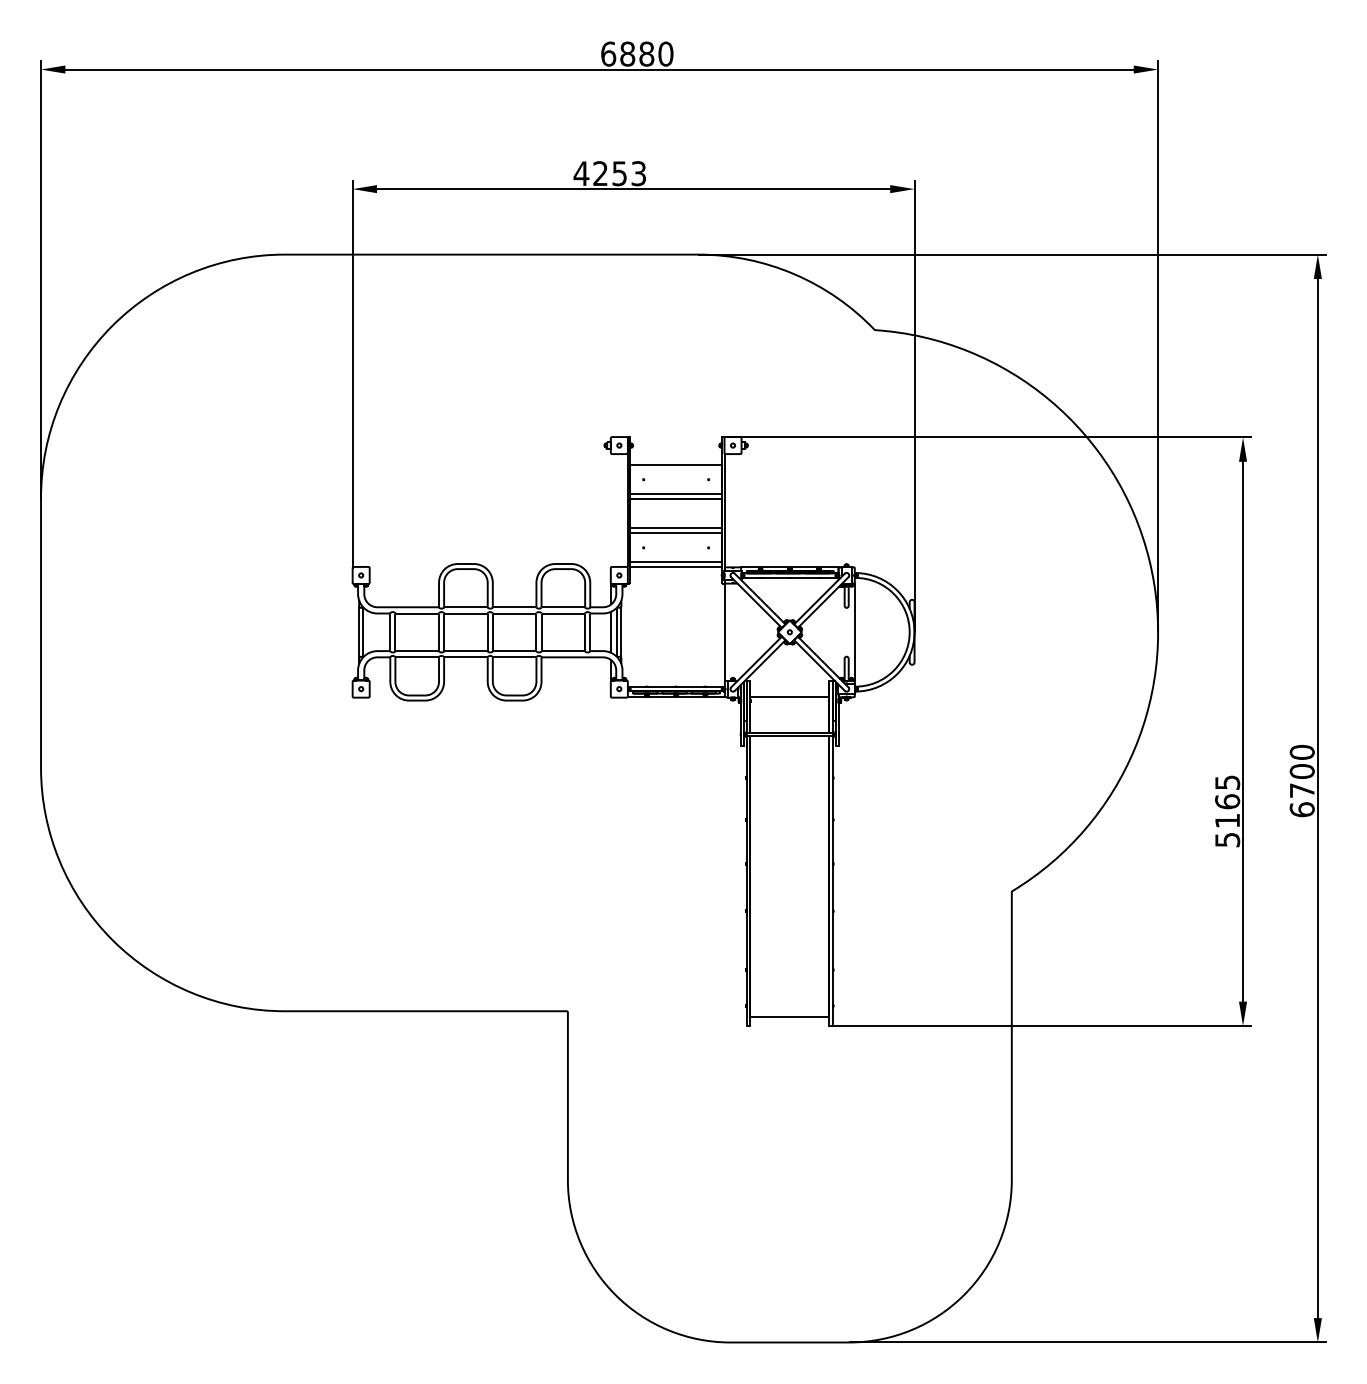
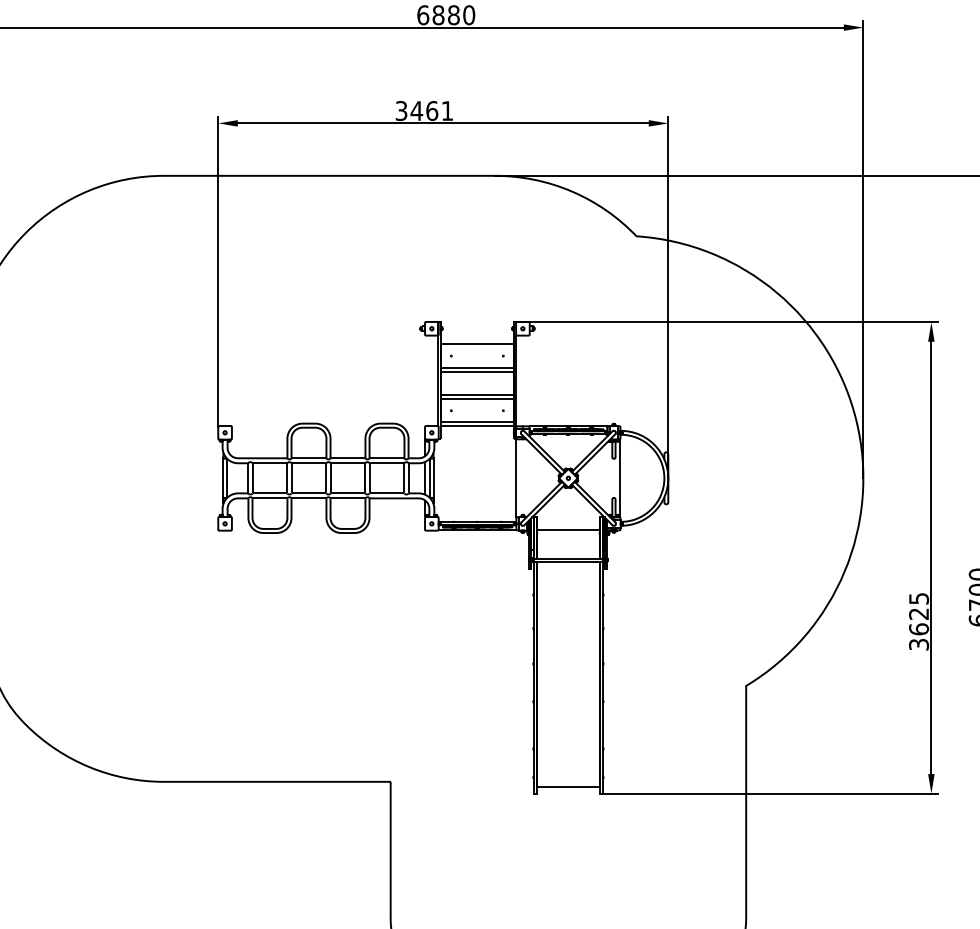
text: (609, 173) -> (423, 110), 4253 -> 3461
text: (1227, 820) -> (918, 629), 5165 -> 3625

